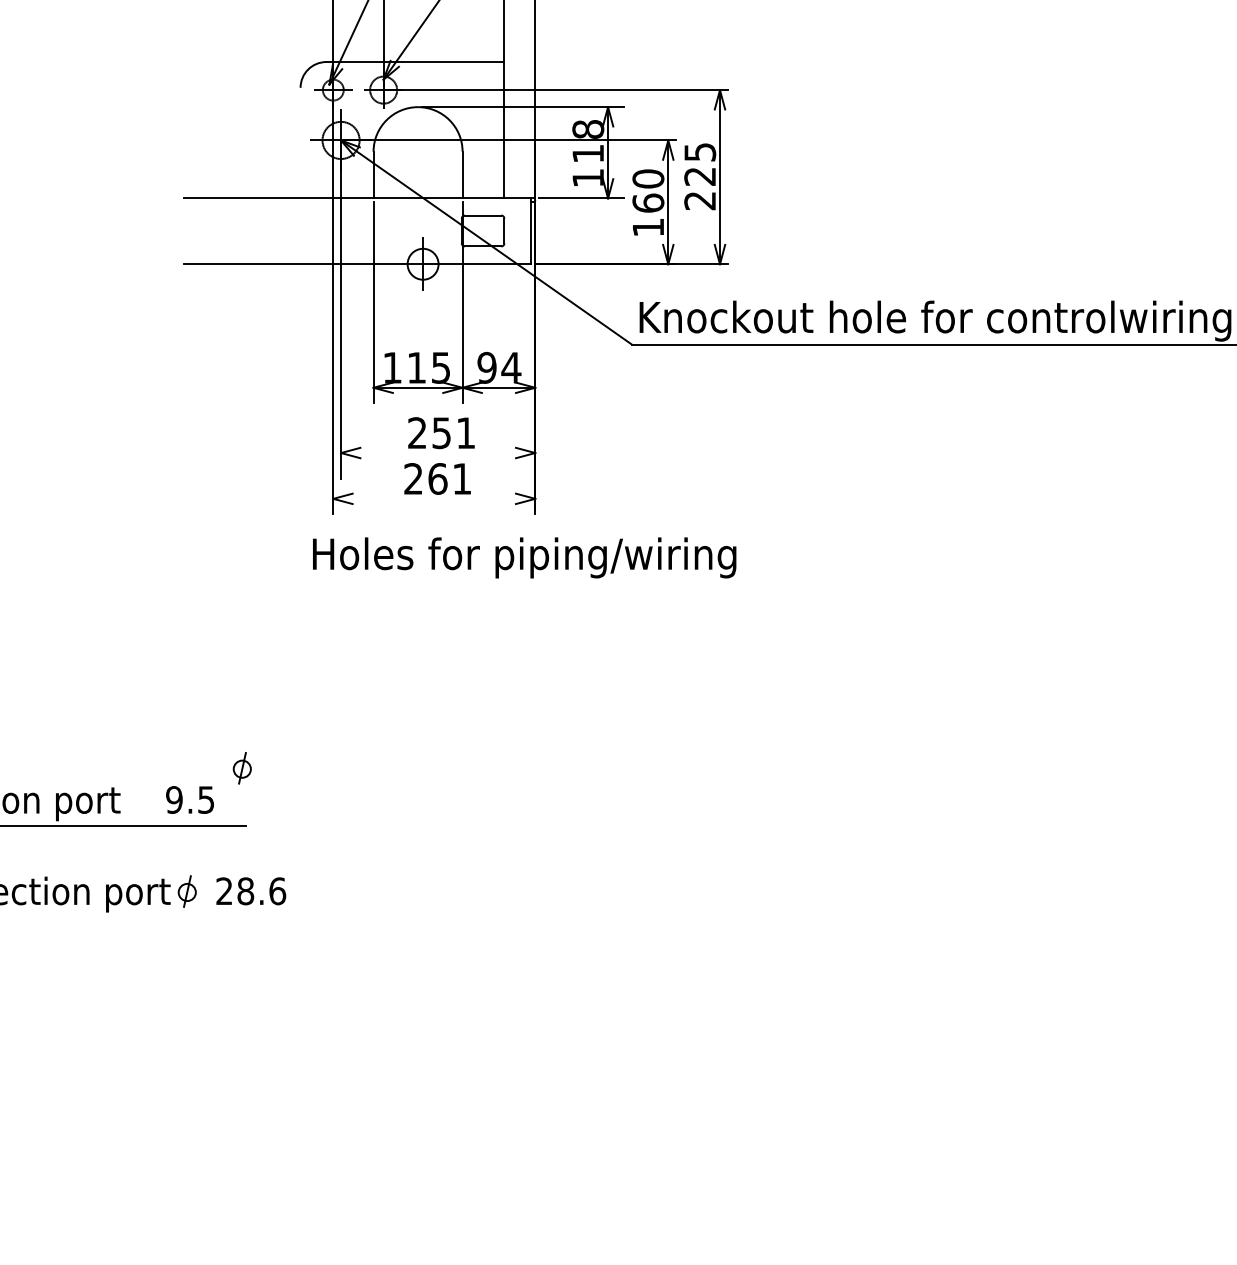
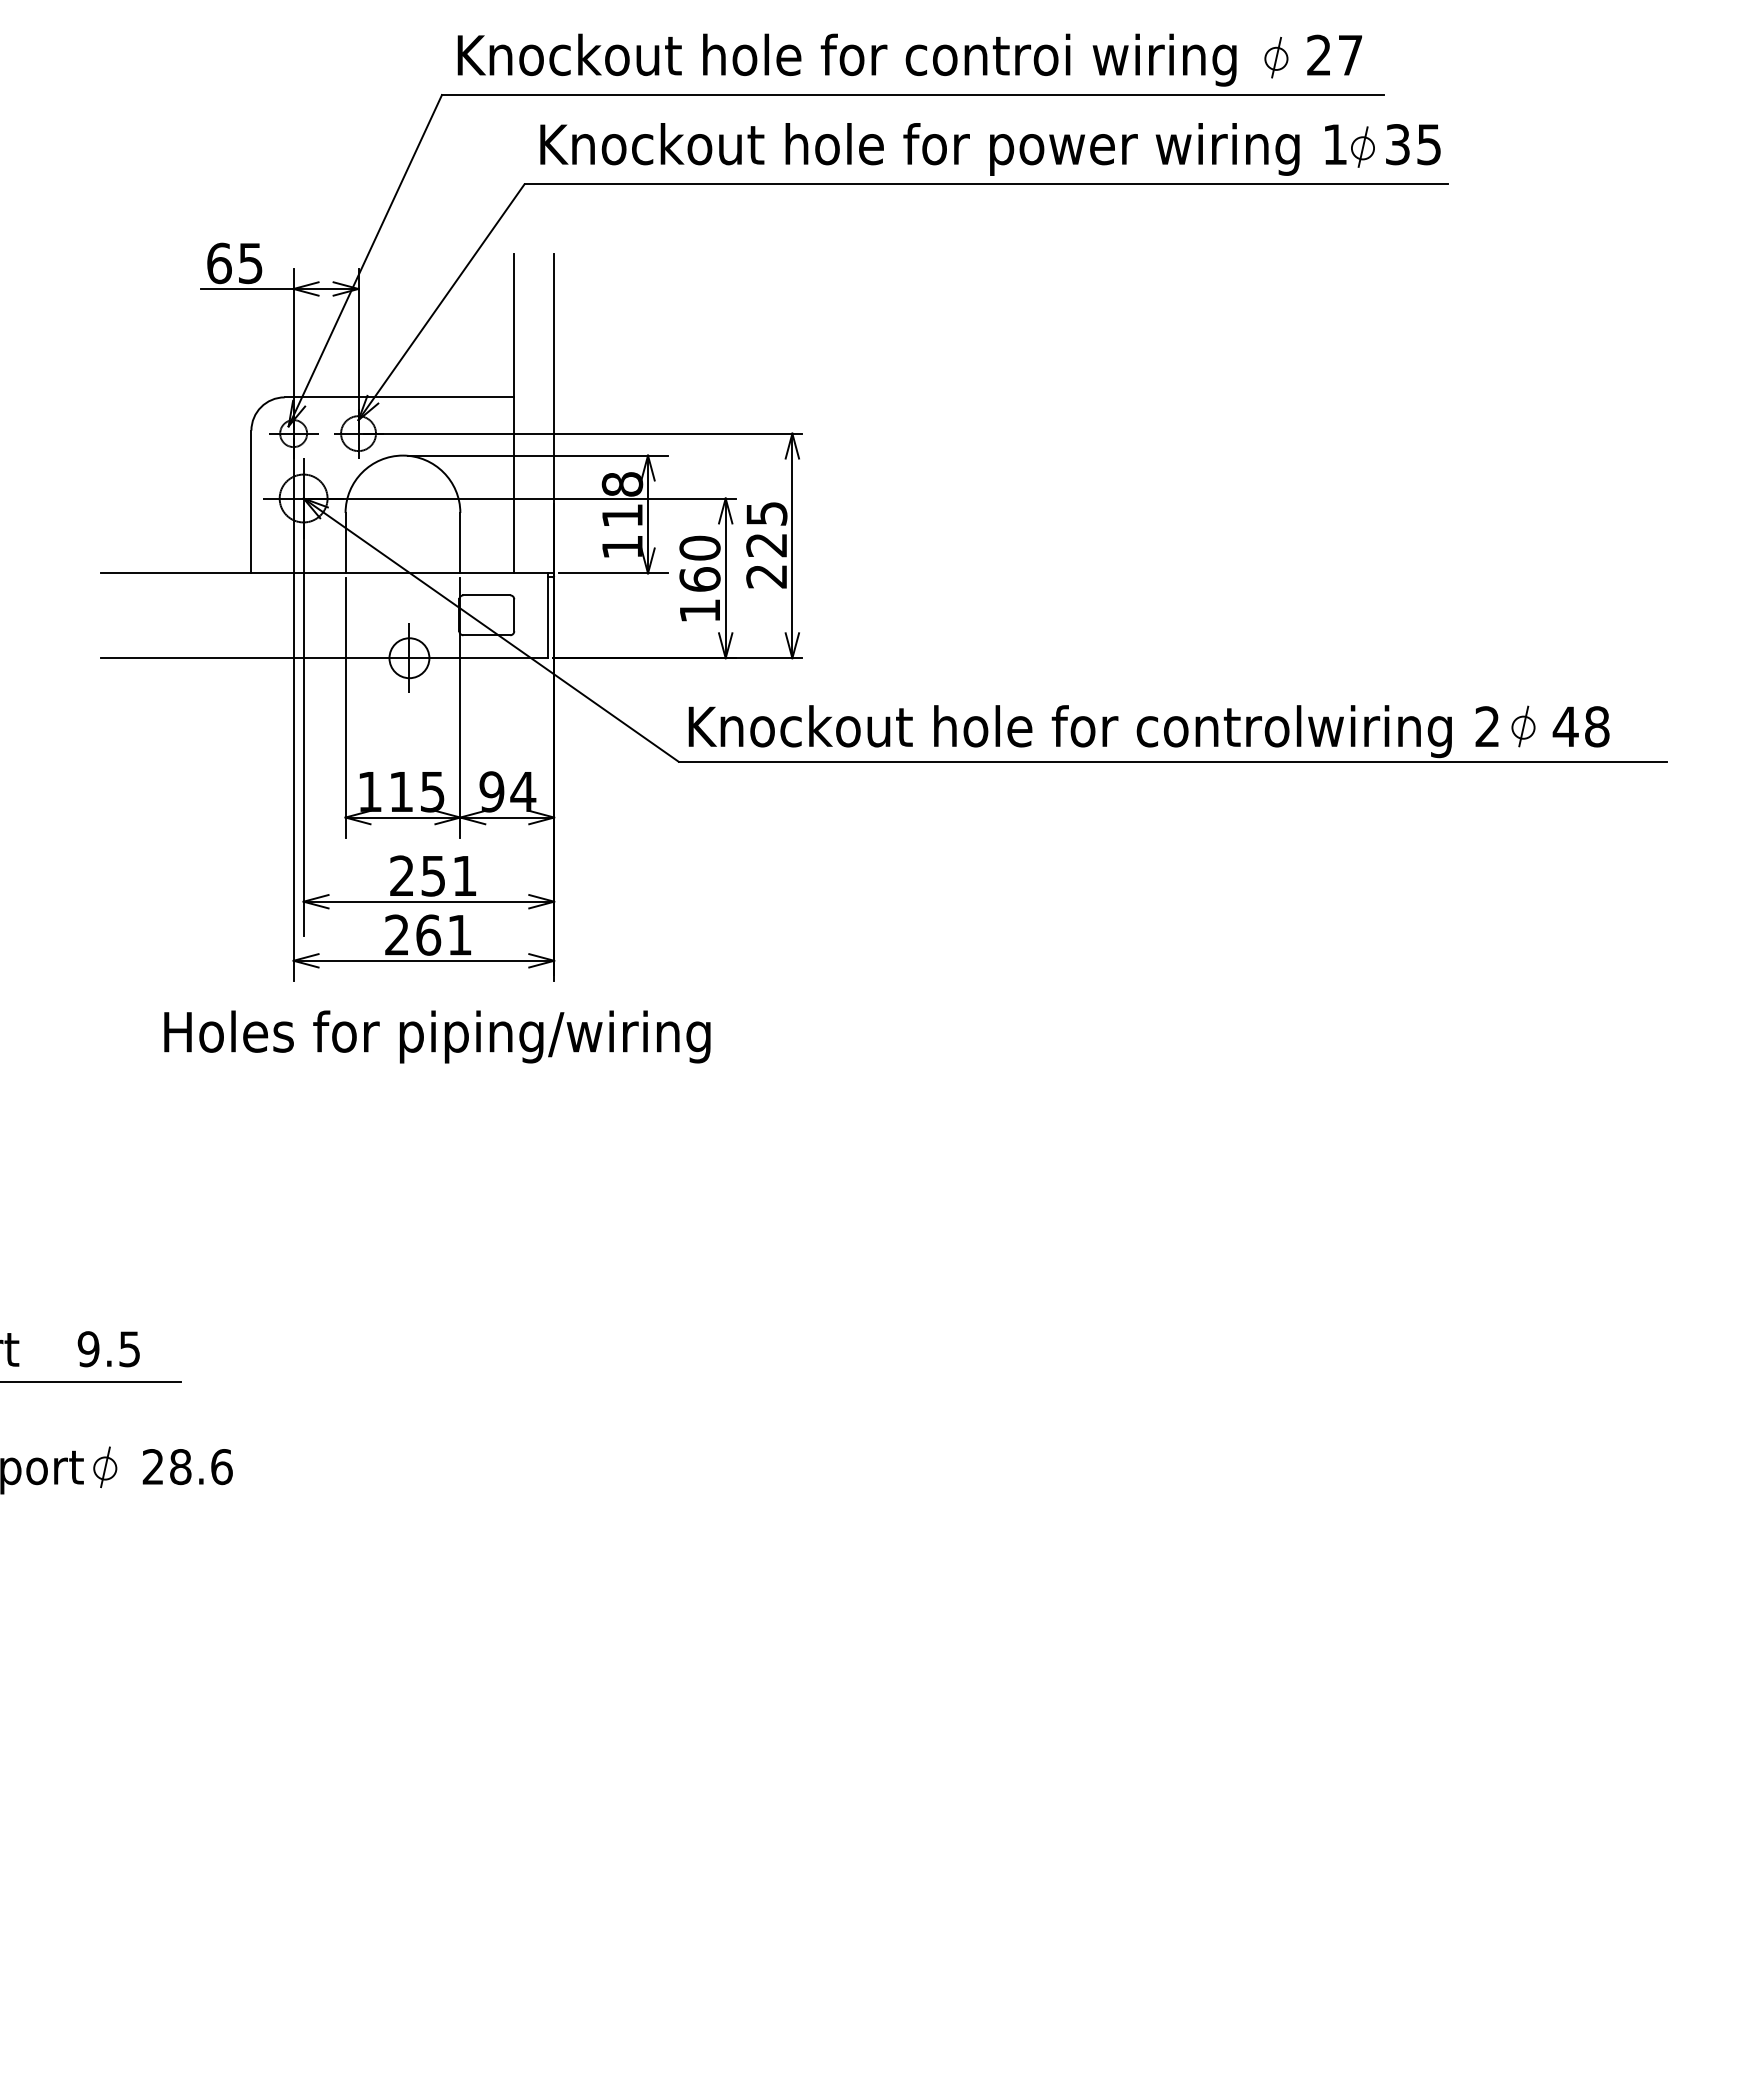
line: (300, 142) -> (251, 501), added
line: (437, 452) -> (428, 901), added
line: (434, 498) -> (423, 960), added
text: (524, 557) -> (437, 1036), moved
part: (242, 768) -> (176, 1308), removed

